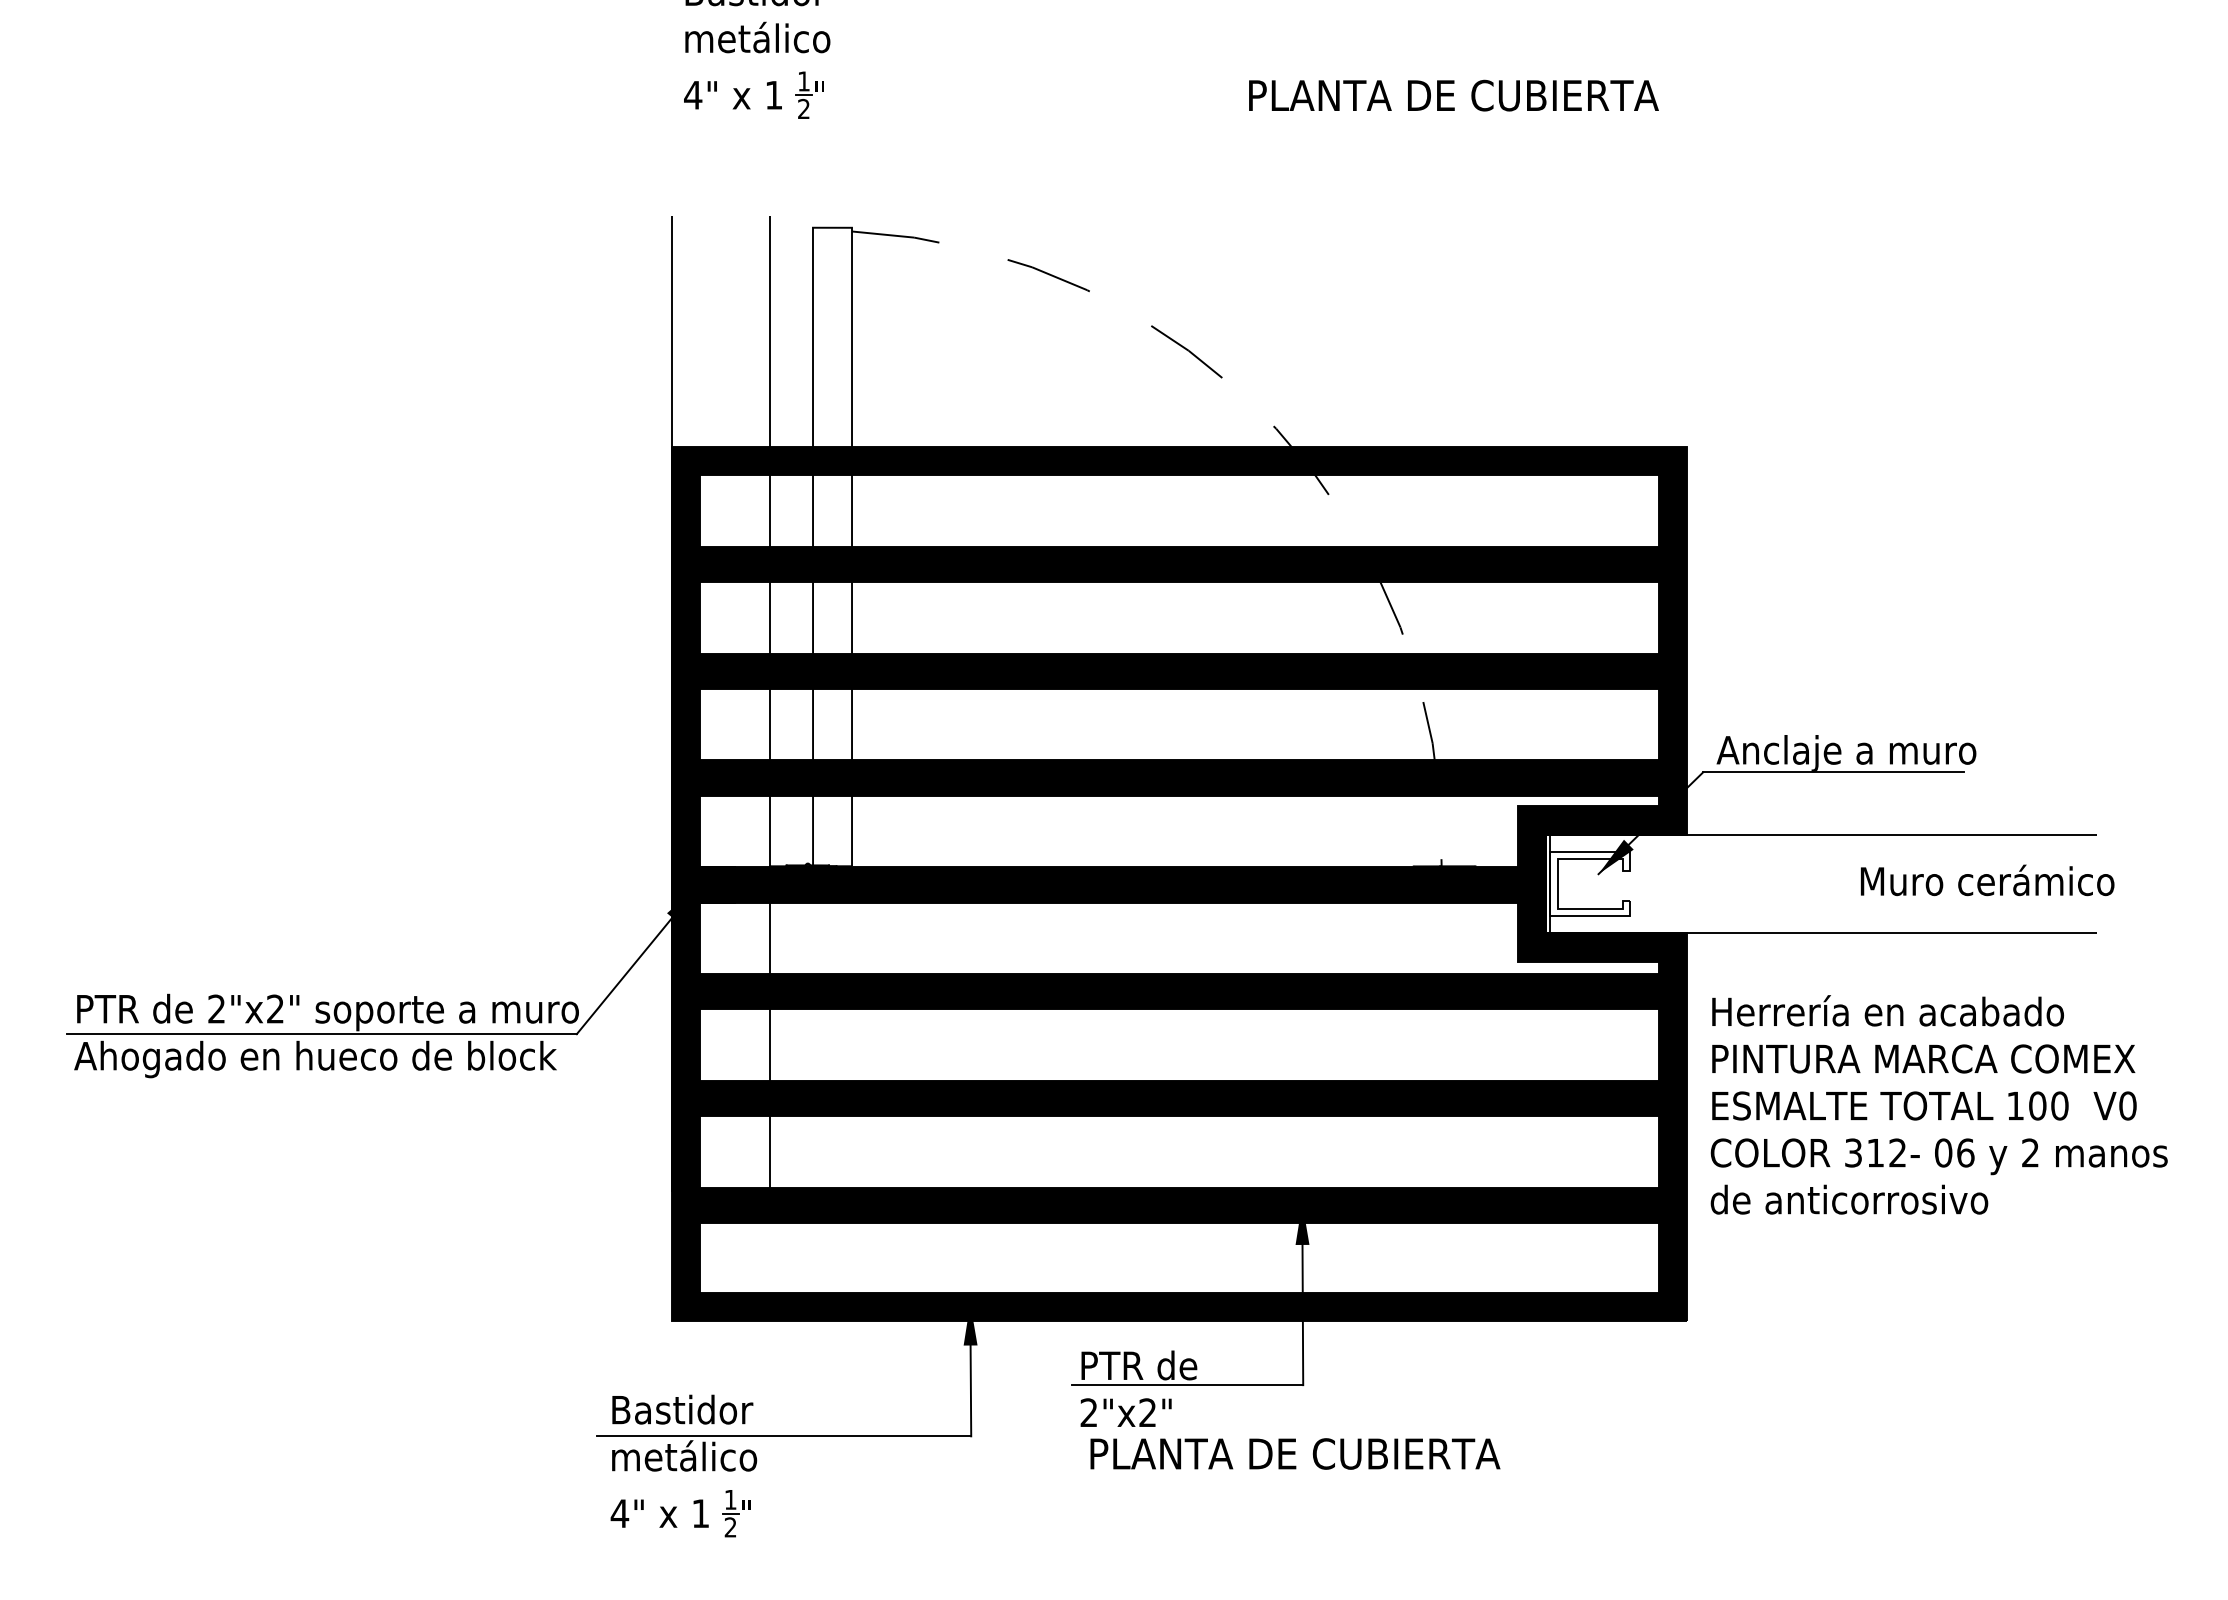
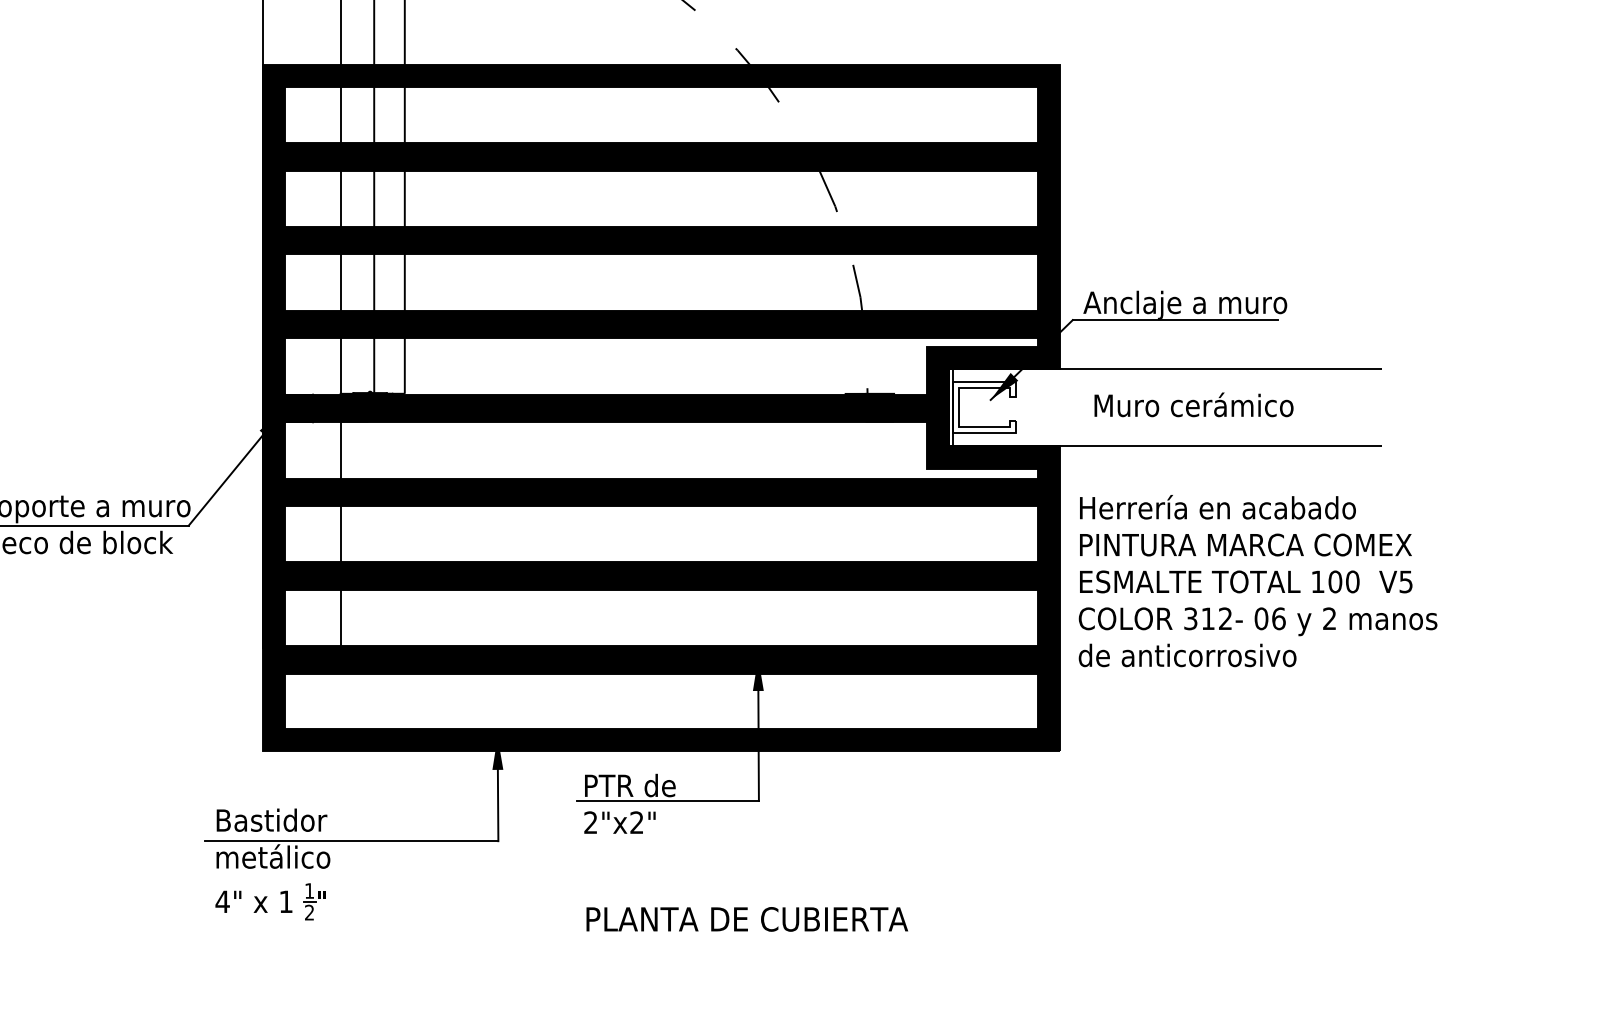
text: (1987, 880) -> (1193, 404), moved
text: (2127, 1105) -> (1405, 581), V0 -> V5
text: (1295, 1453) -> (747, 919), moved

